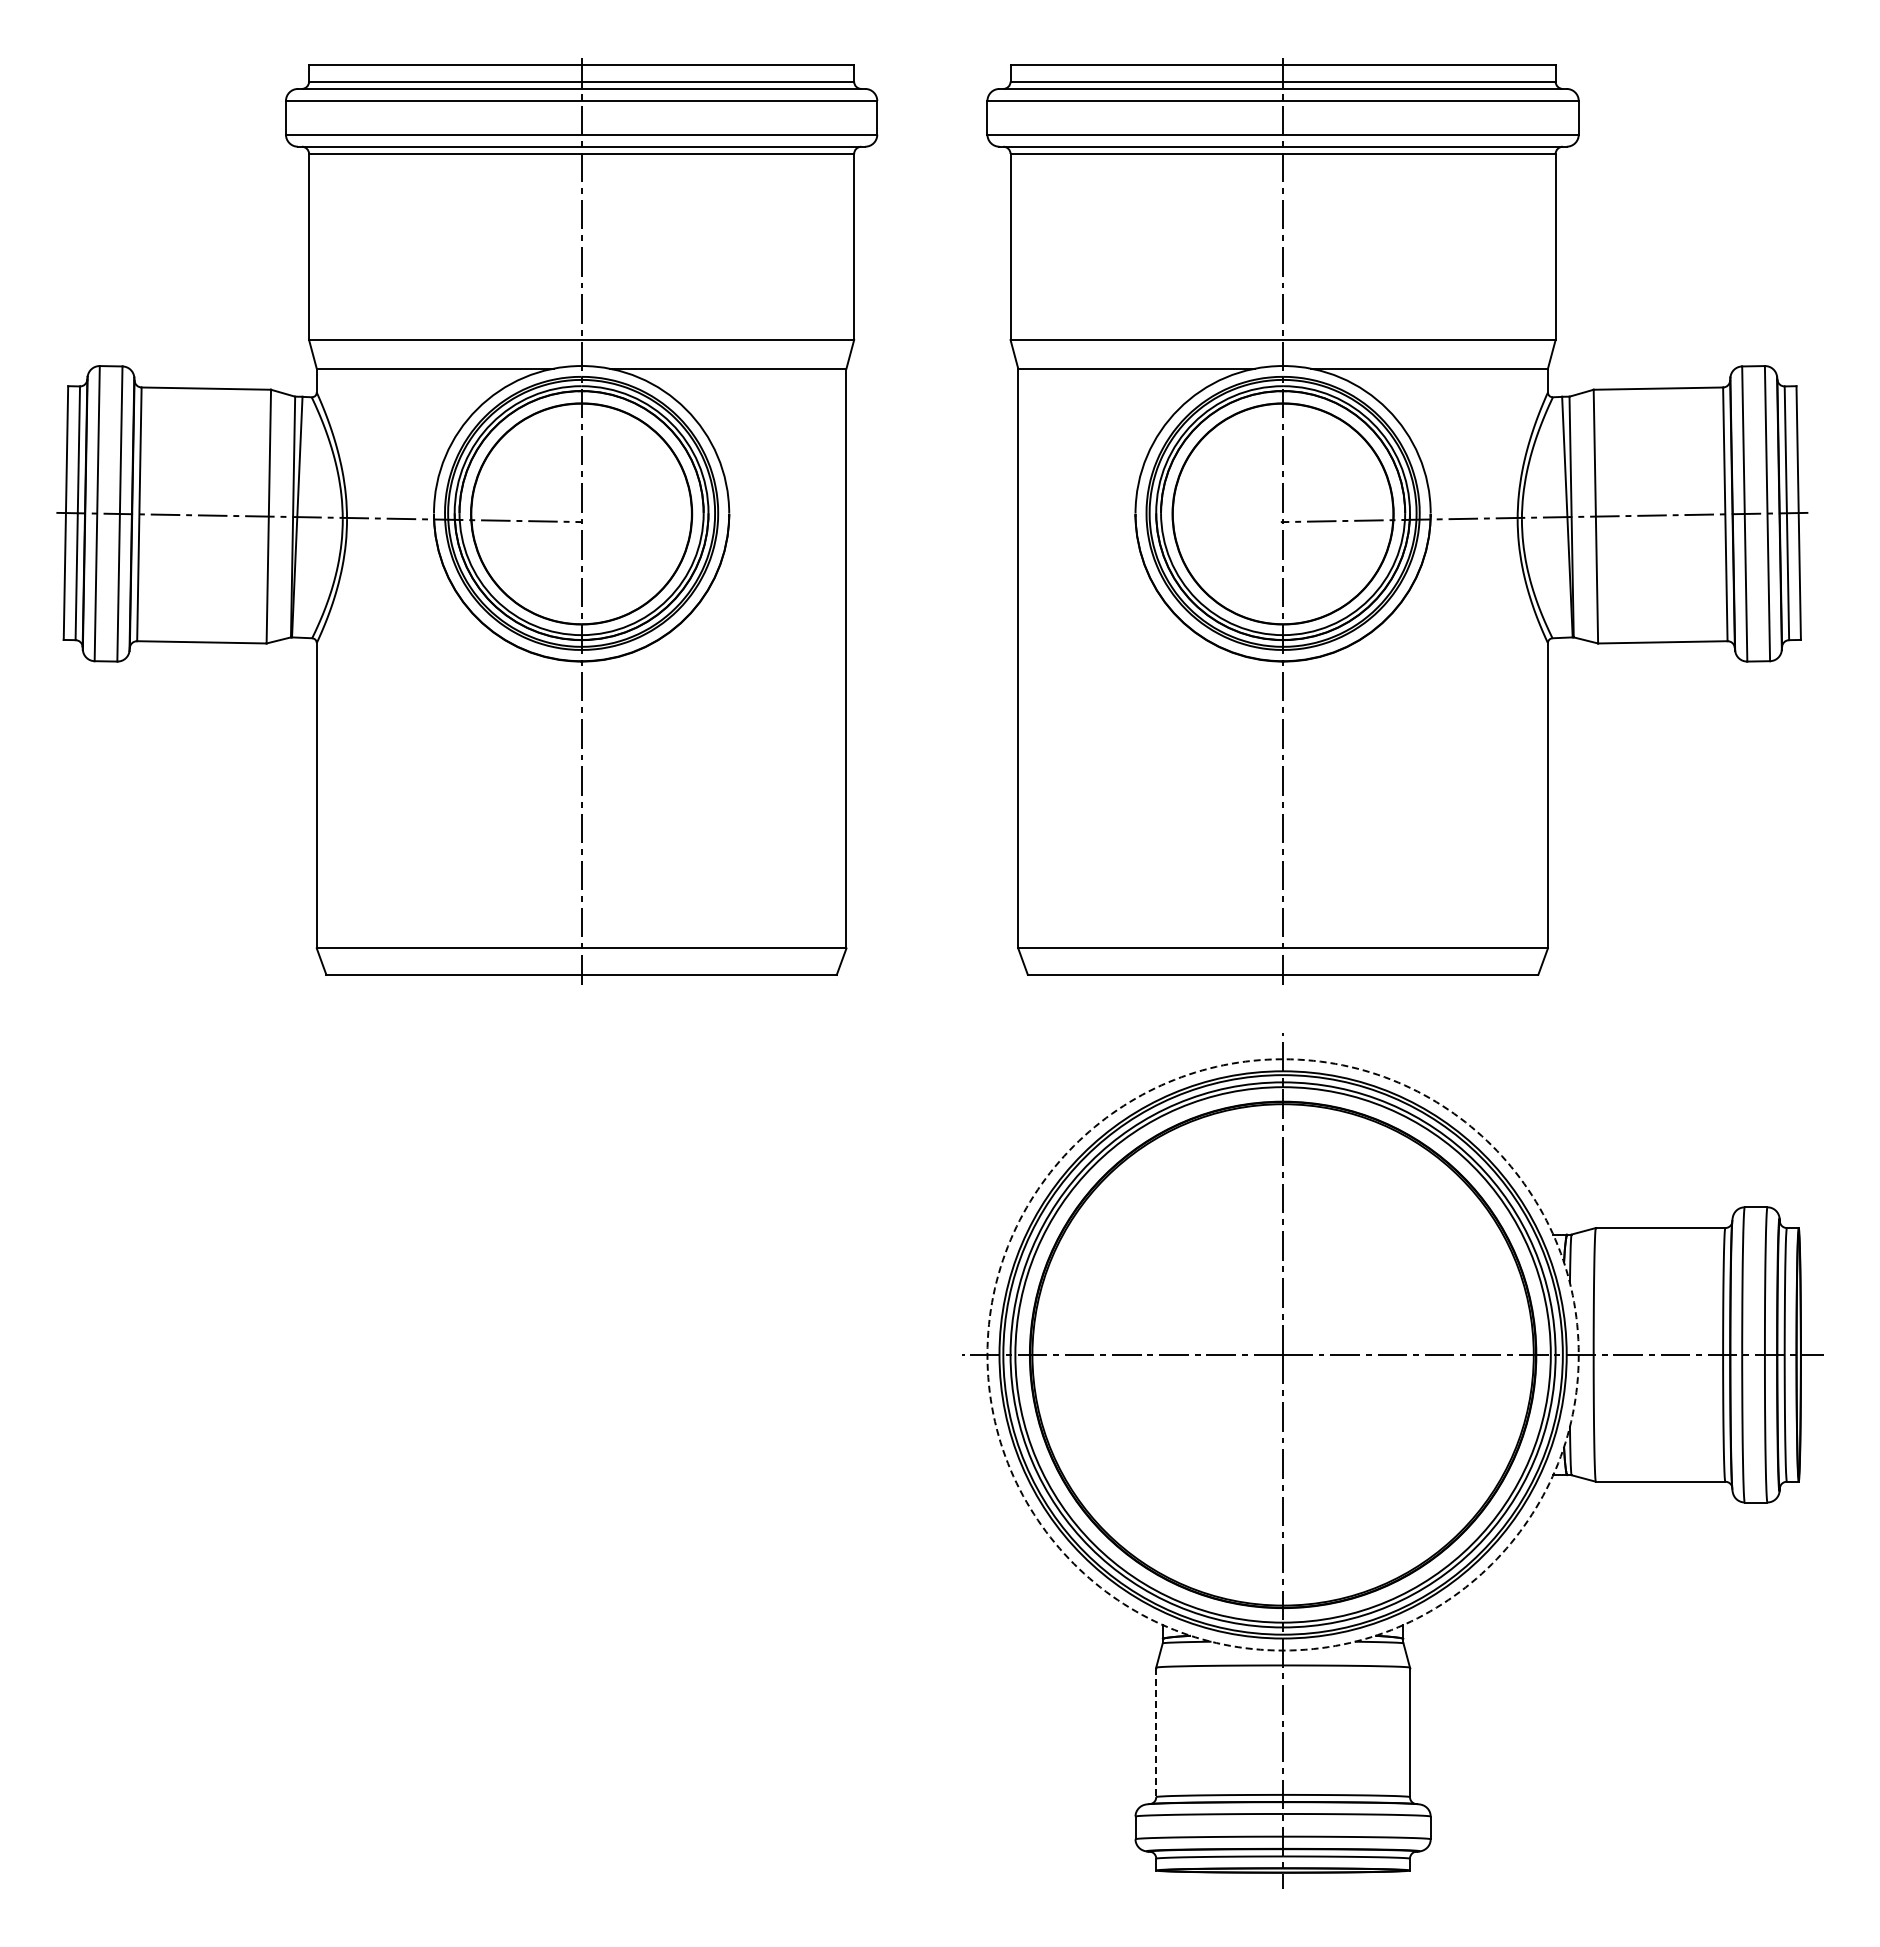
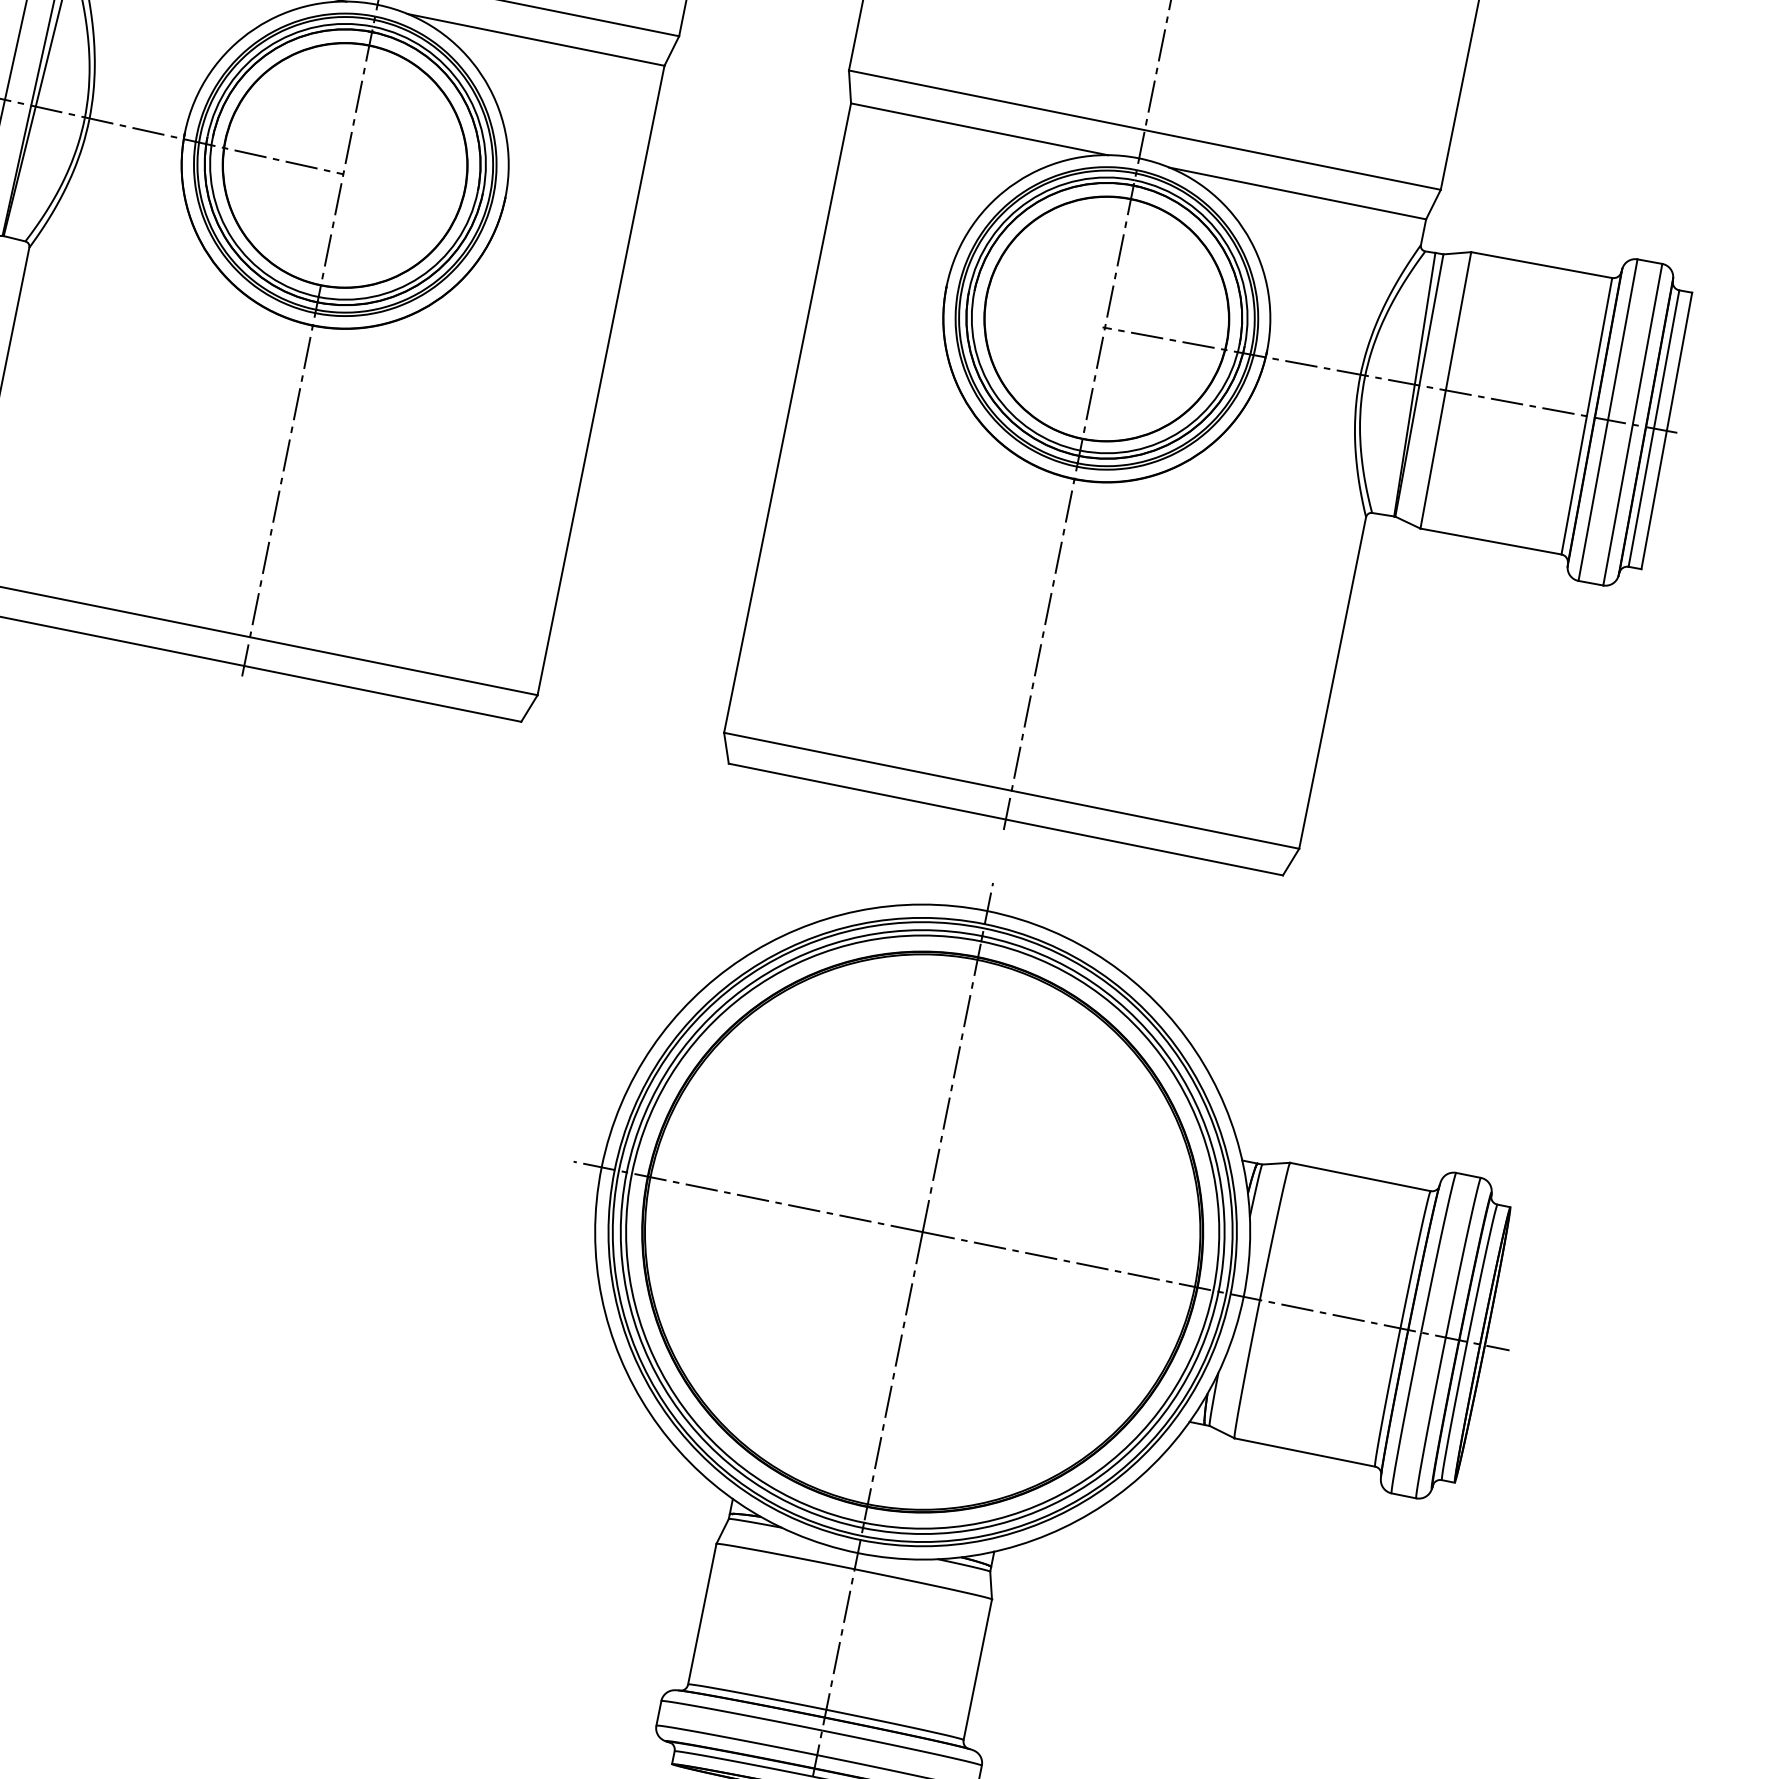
circle: (1282, 1354) -> (922, 1231), dashed -> solid
line: (1156, 1732) -> (702, 1614), dashed -> solid

